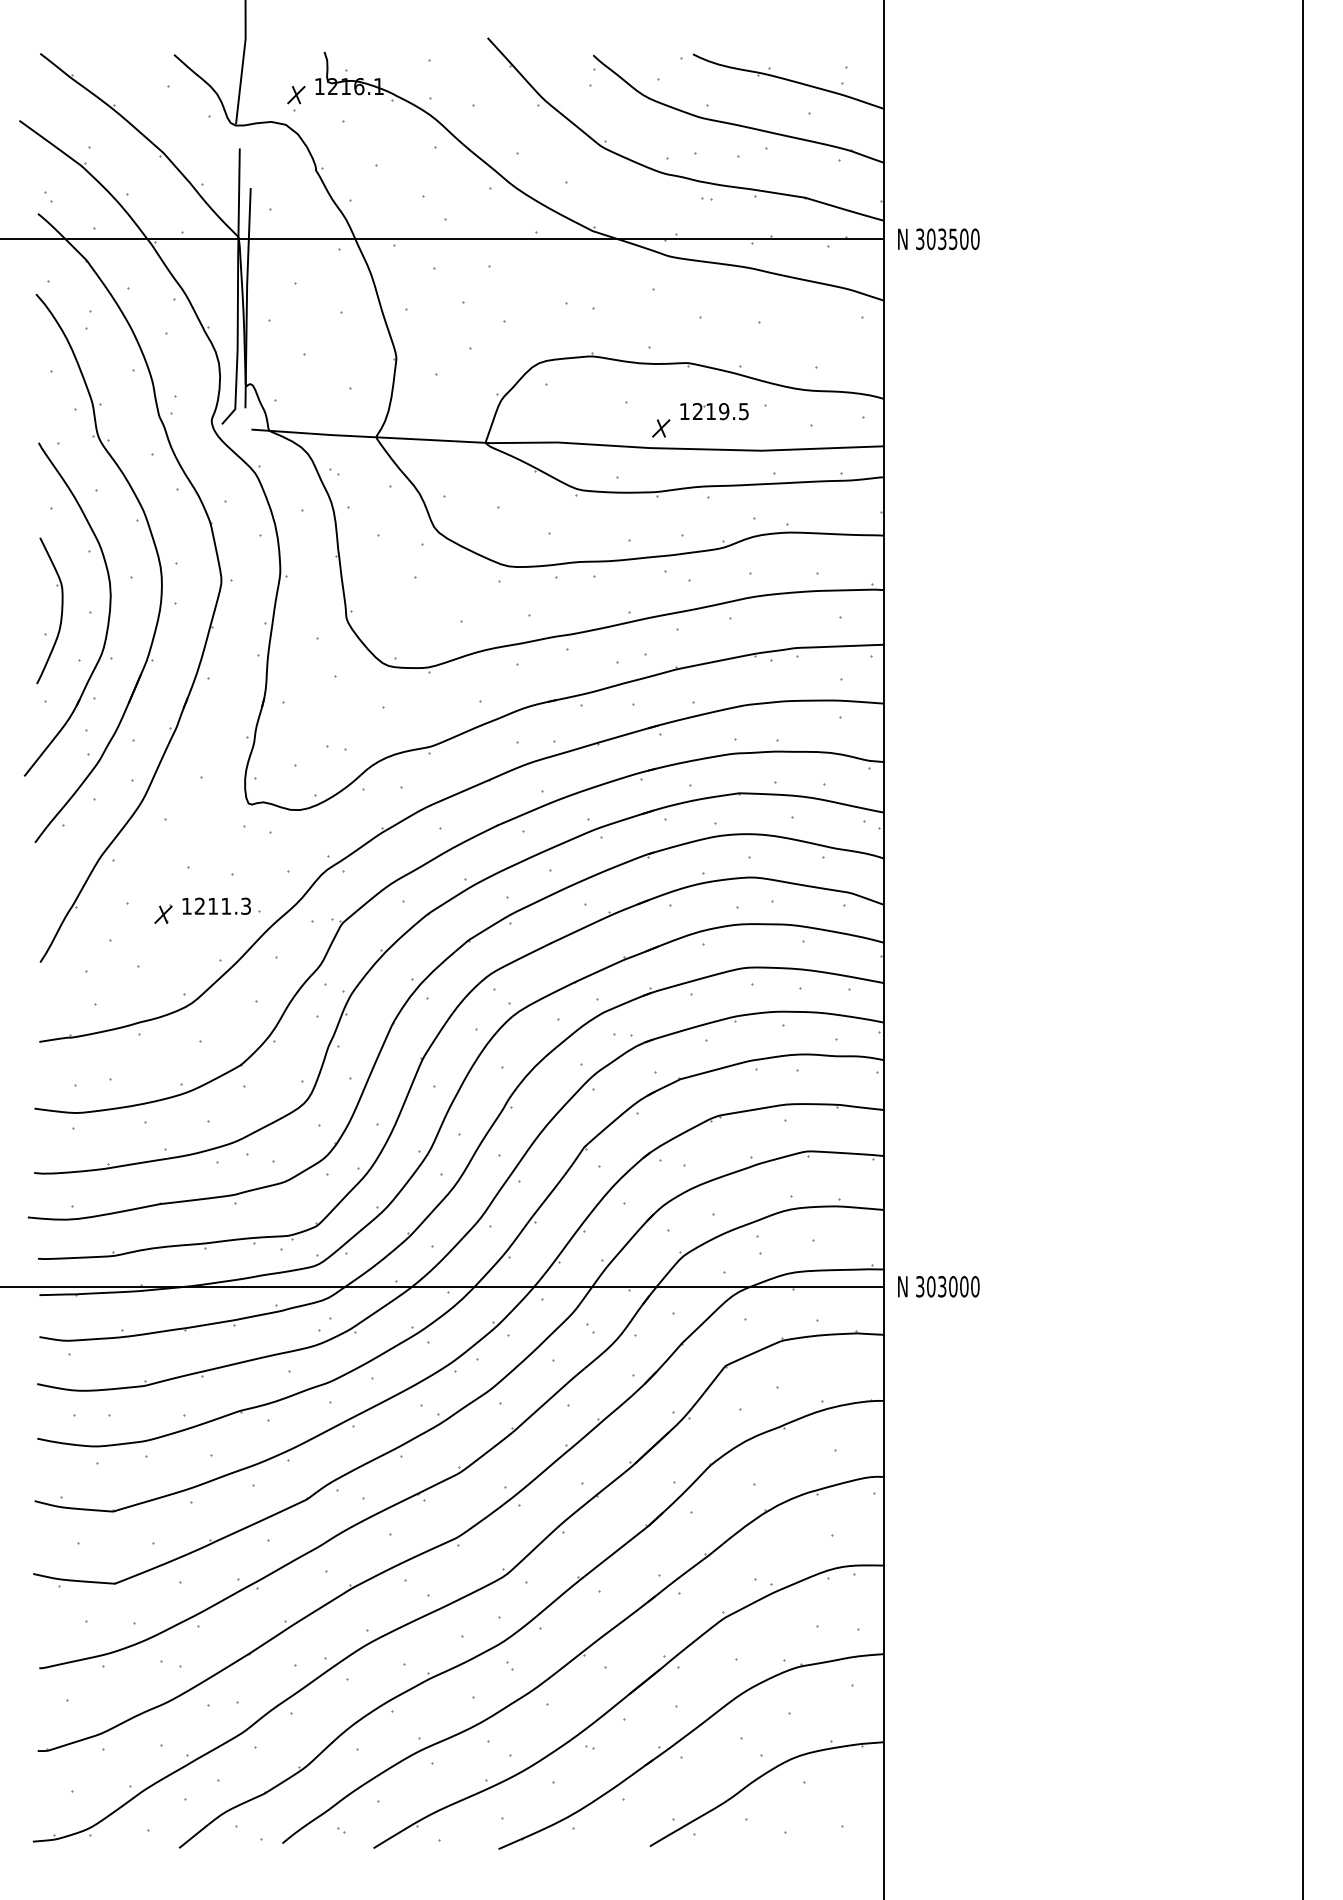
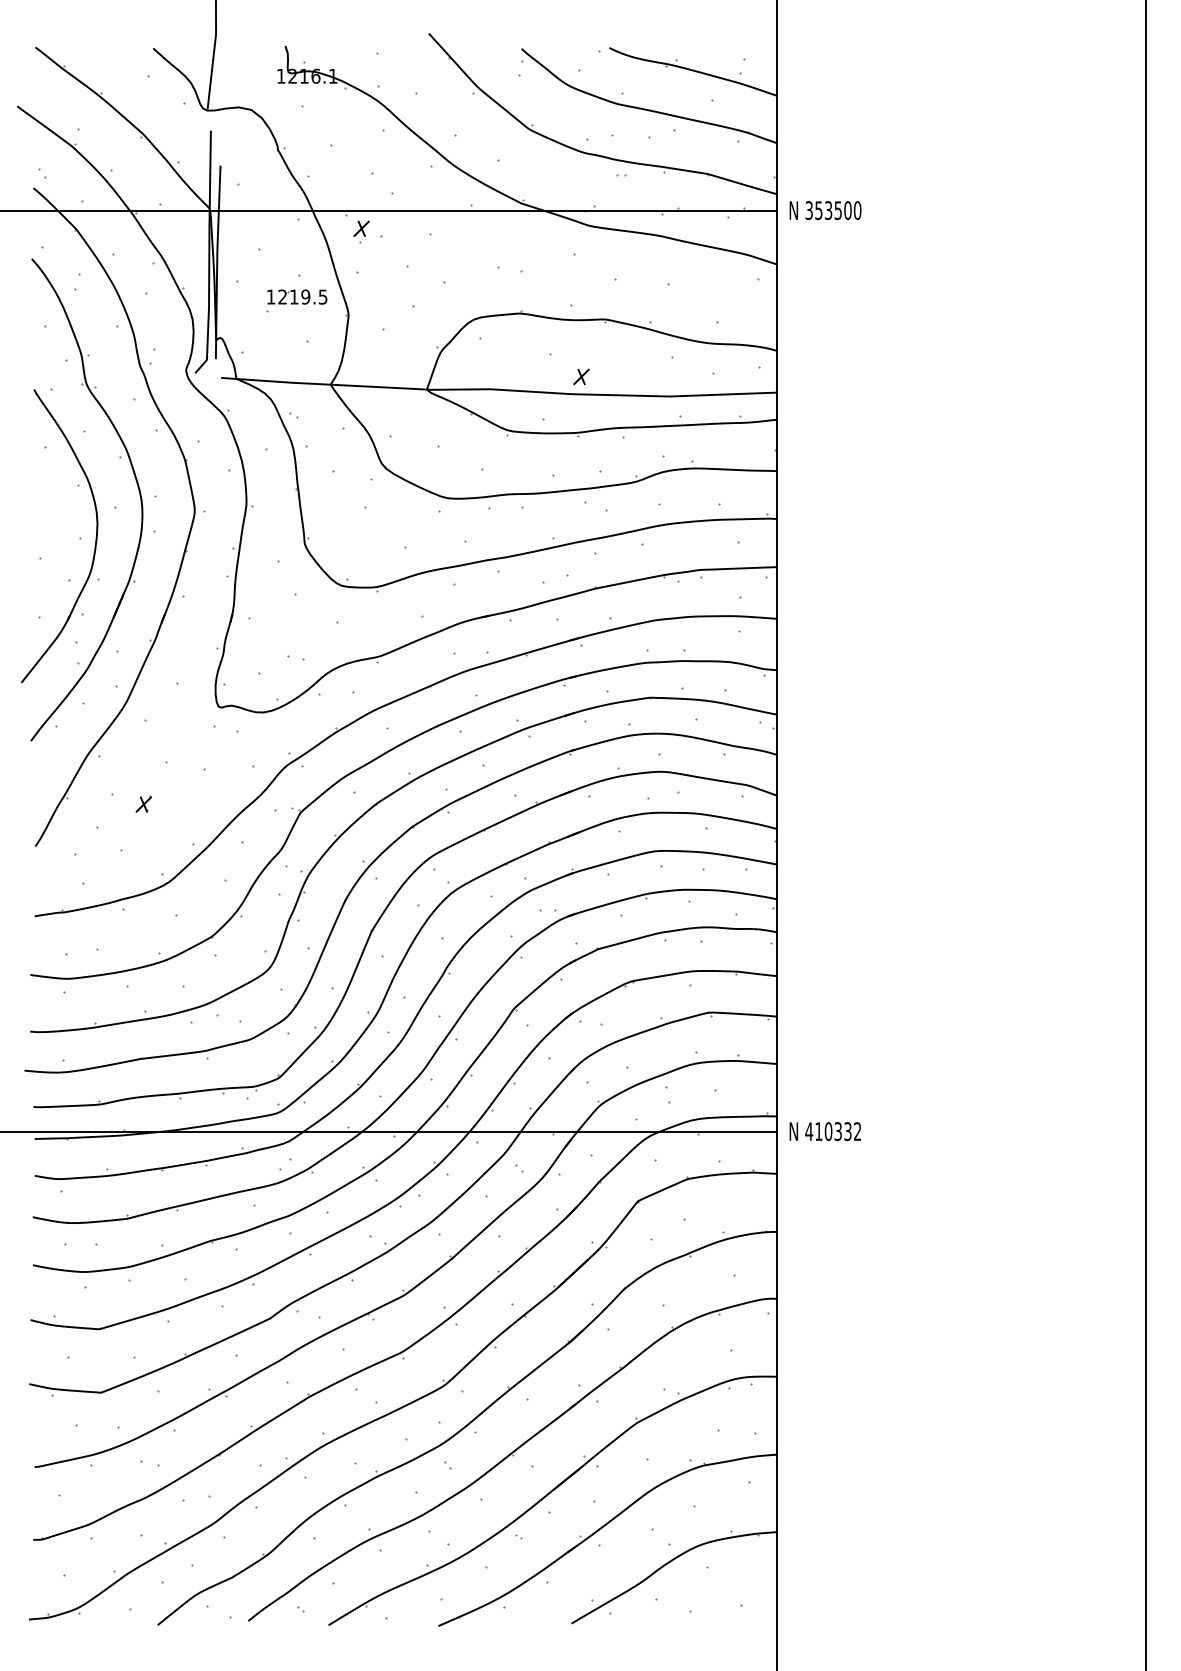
part: (296, 98) -> (361, 231), moved
text: (930, 239) -> (818, 210), 303500 -> 353500
part: (714, 410) -> (297, 296), moved
part: (60, 611) -> (53, 537), removed
part: (221, 905) -> (194, 796), removed
text: (947, 1286) -> (833, 1131), 303000 -> 410332

